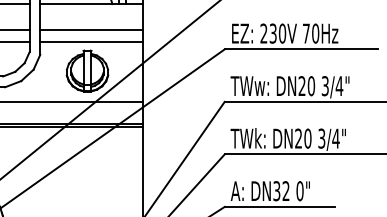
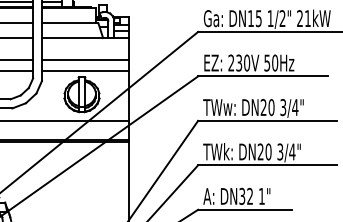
text: (306, 32) -> (267, 62), 70Hz -> 50Hz
text: (299, 191) -> (261, 196), 0" -> 1"

